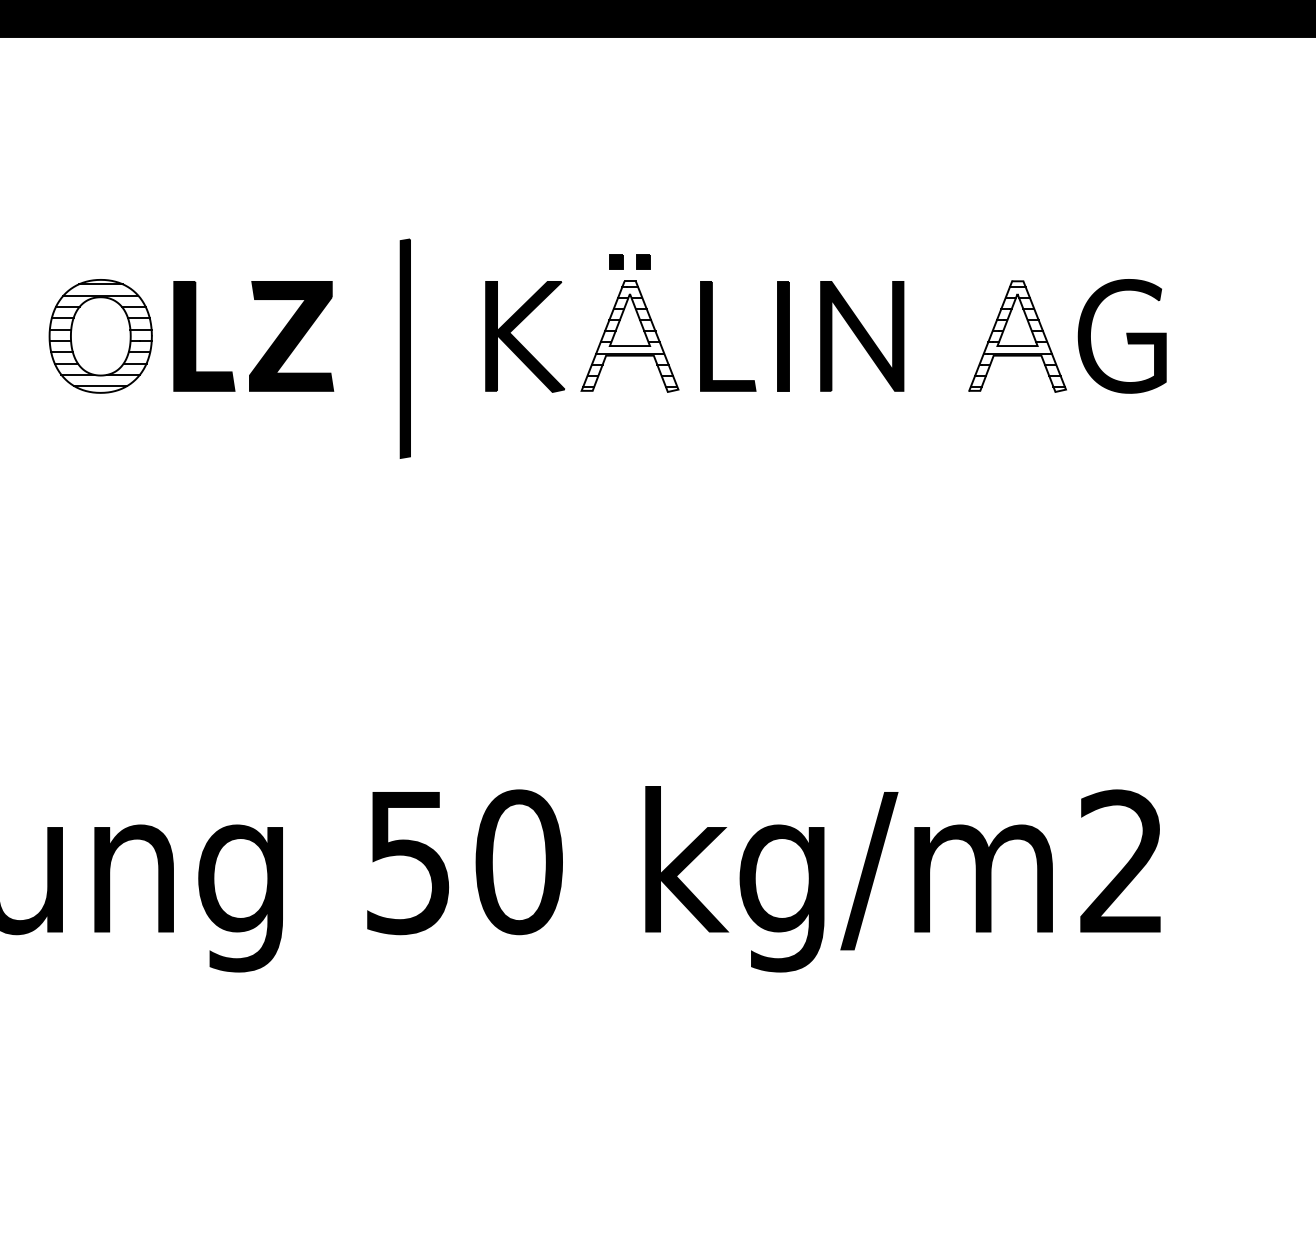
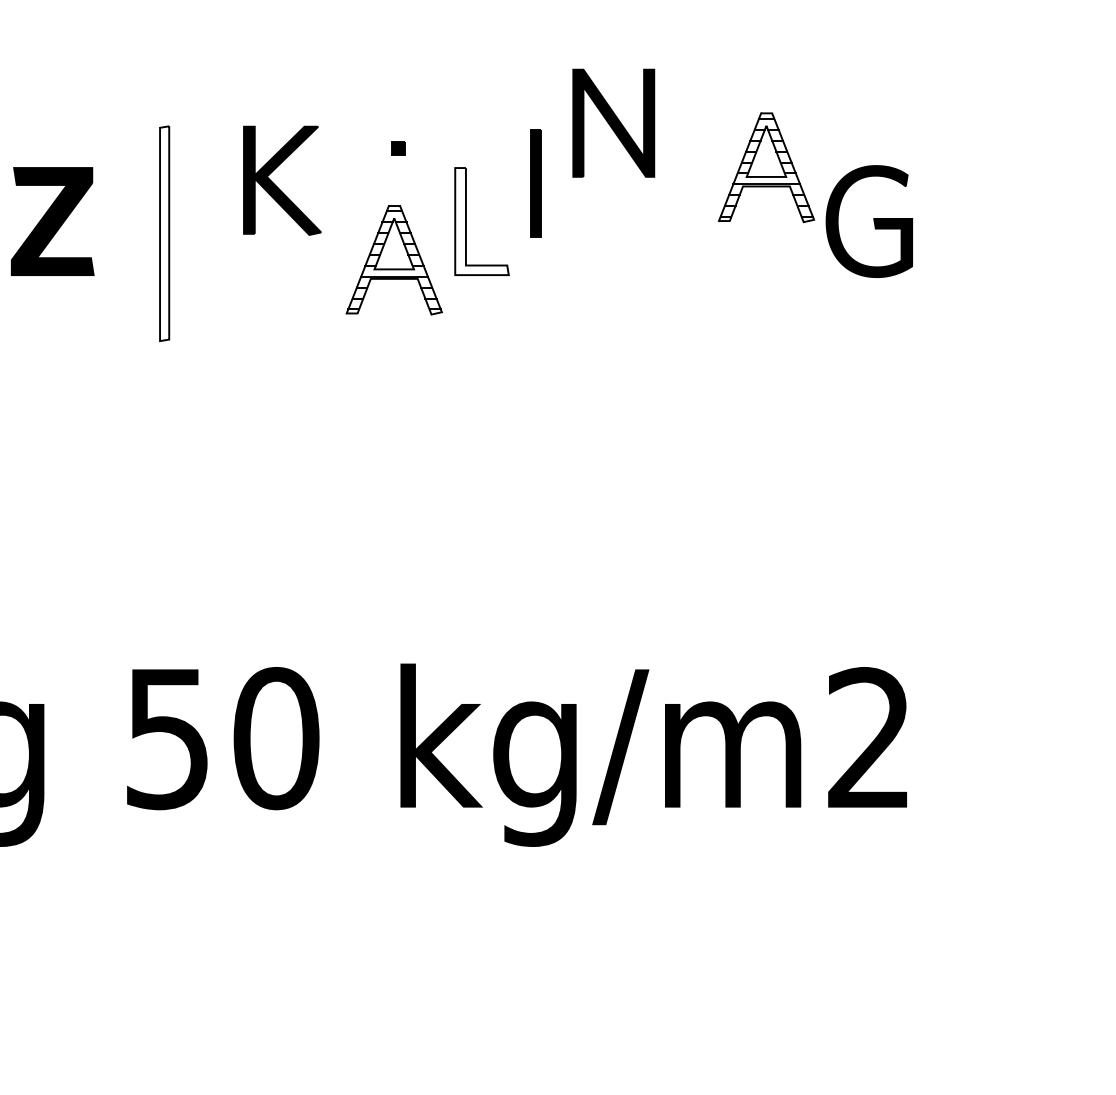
part: (616, 261) -> (372, 147), removed
fill: (728, 335) -> (482, 220), removed
part: (629, 336) -> (393, 260), moved
part: (783, 336) -> (536, 183), moved
part: (862, 336) -> (614, 123), moved
part: (1017, 336) -> (766, 167), moved
part: (519, 341) -> (276, 185), moved
fill: (405, 348) -> (164, 233), removed

